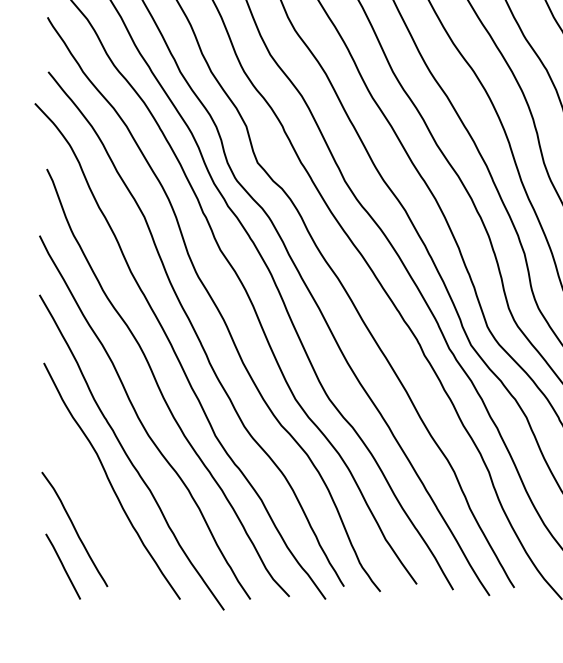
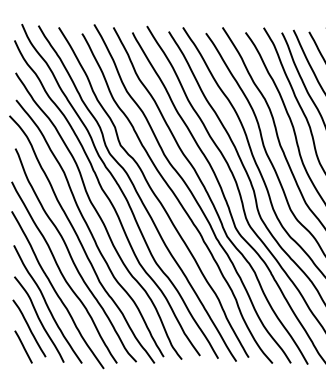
curve: (95, 511) -> (39, 319), added

